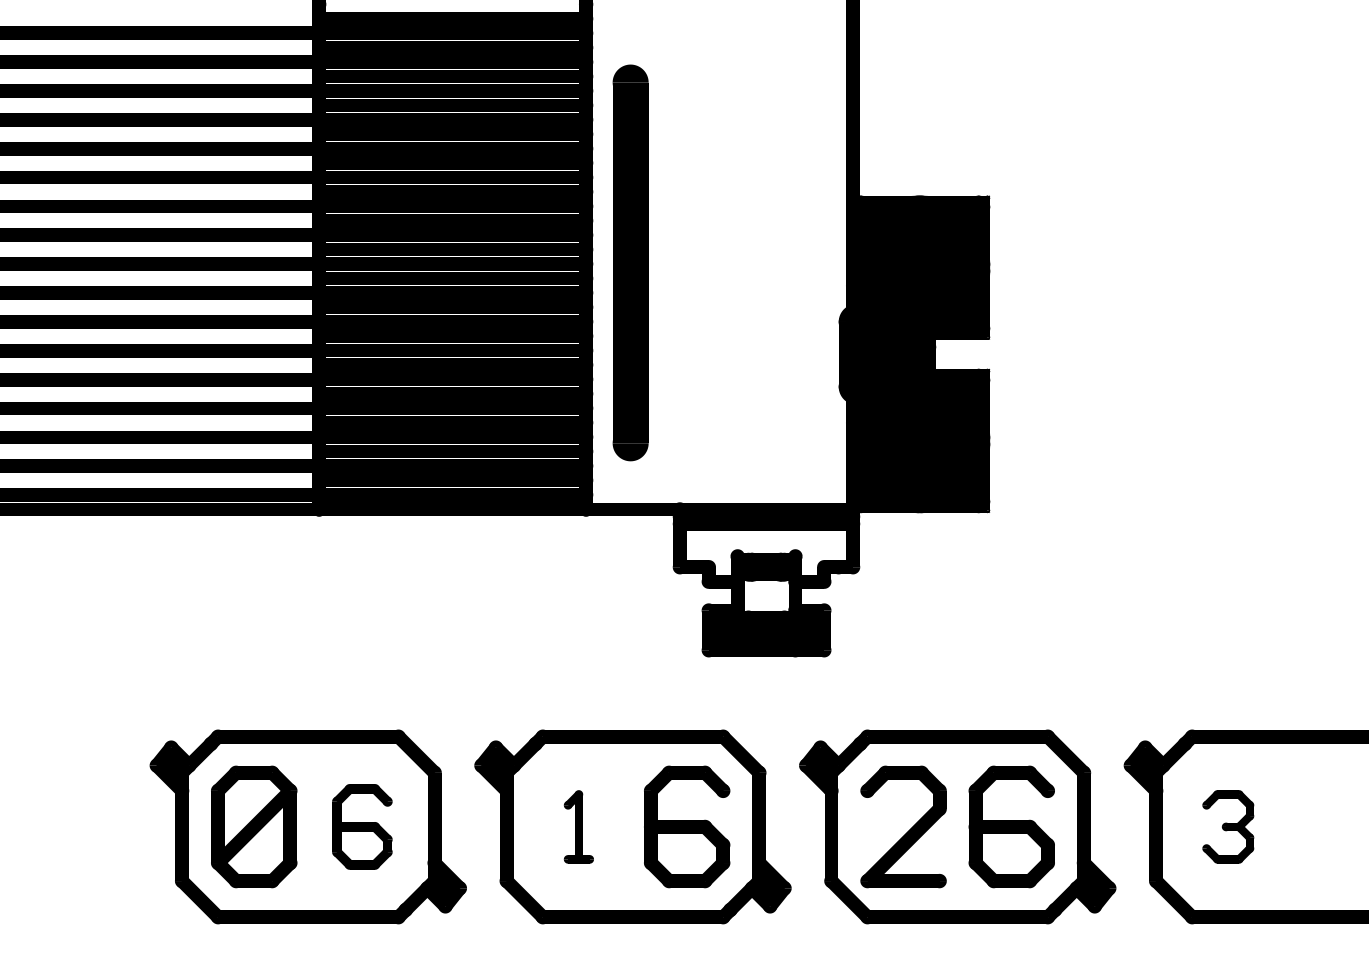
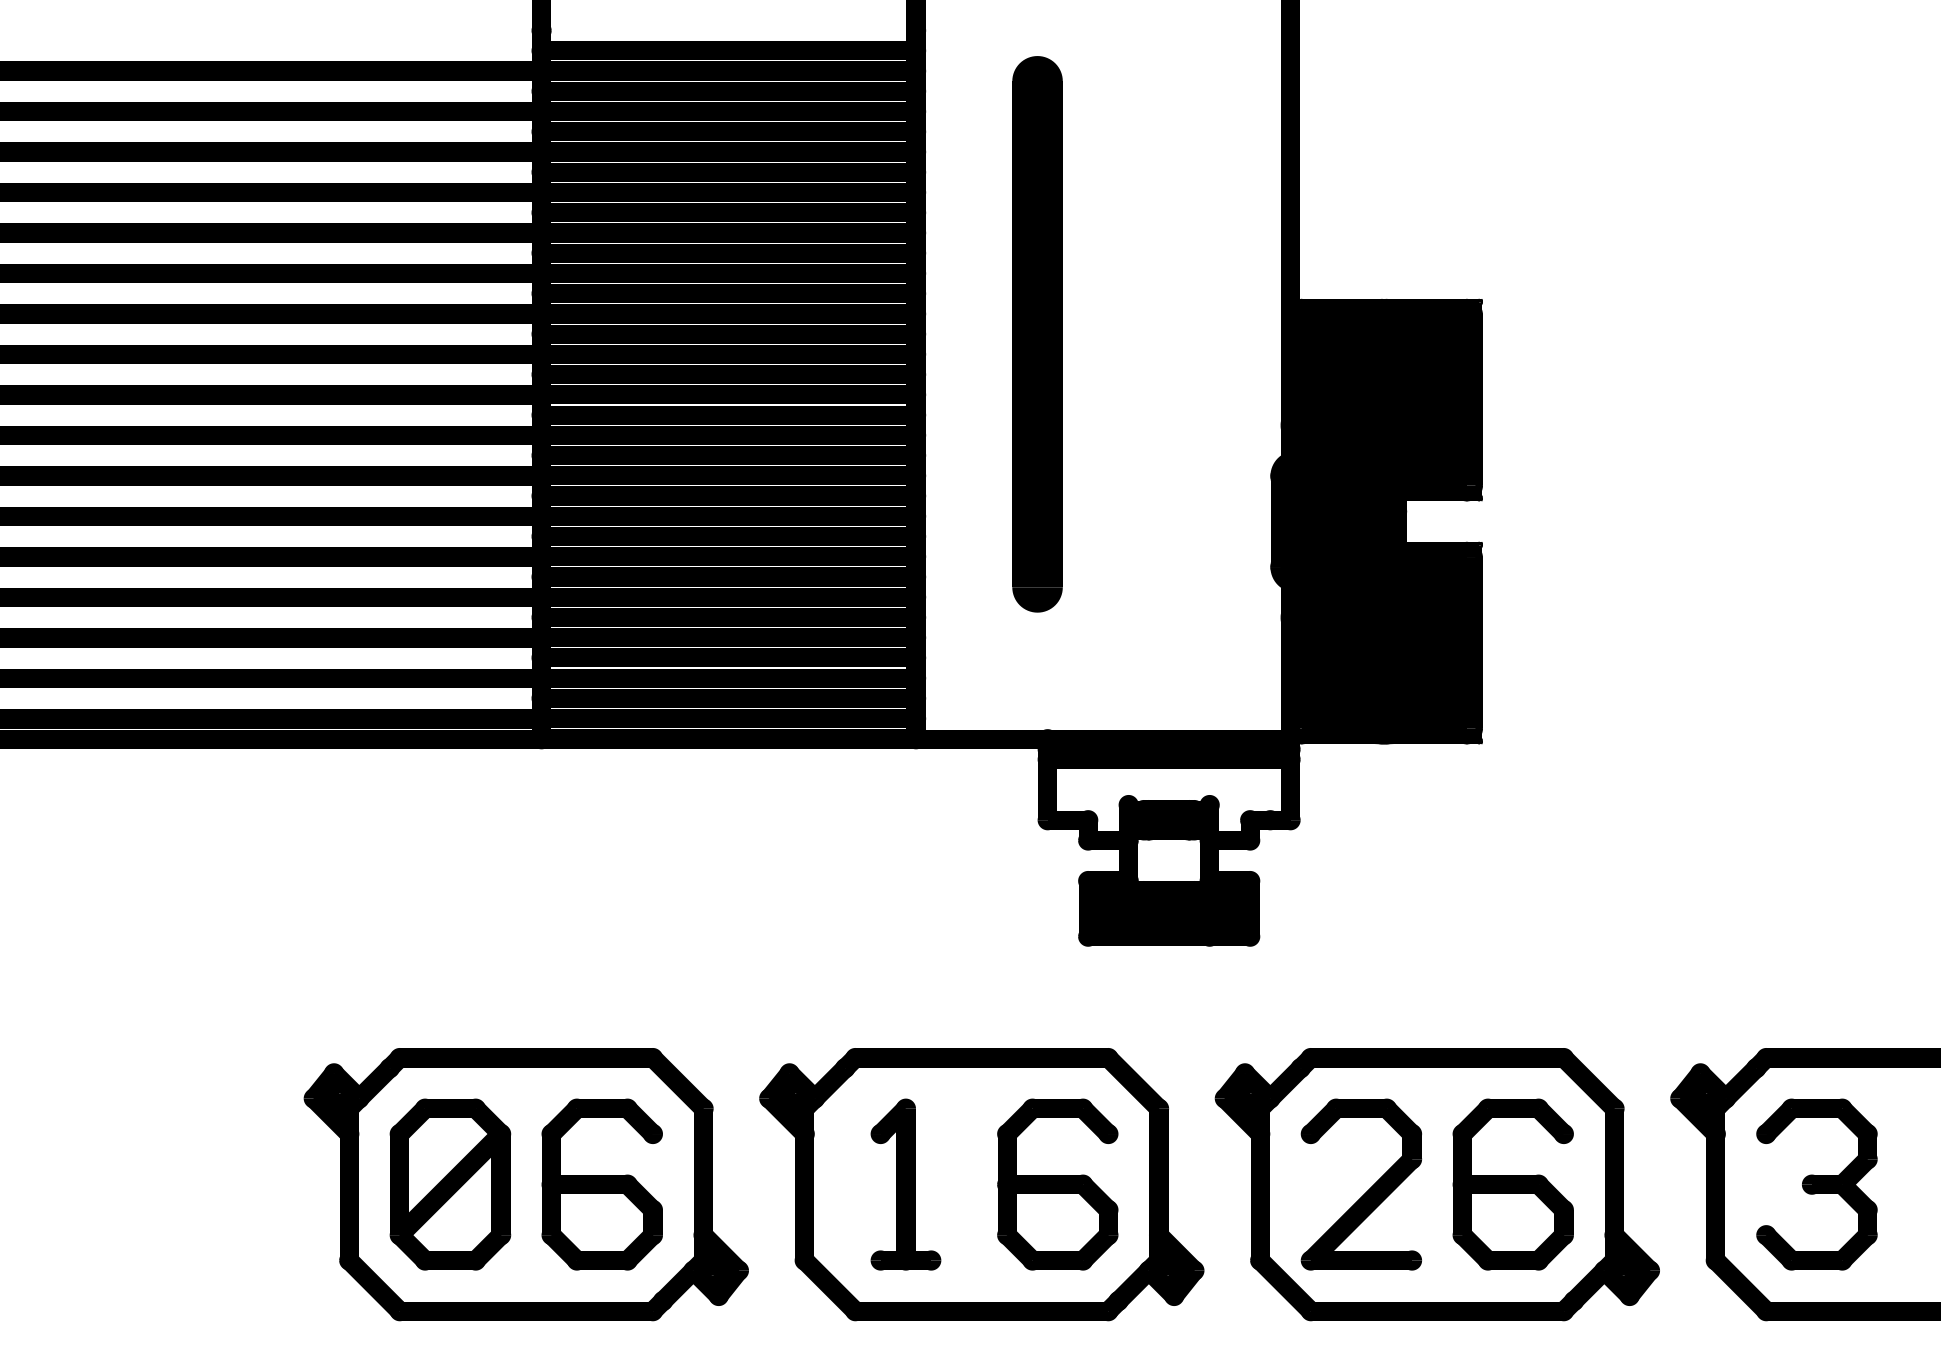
part: (630, 263) -> (1037, 334), moved
part: (361, 826) -> (601, 1184), size x1.43
part: (578, 826) -> (905, 1184), size x1.67
part: (1227, 826) -> (1816, 1184), size x1.67

